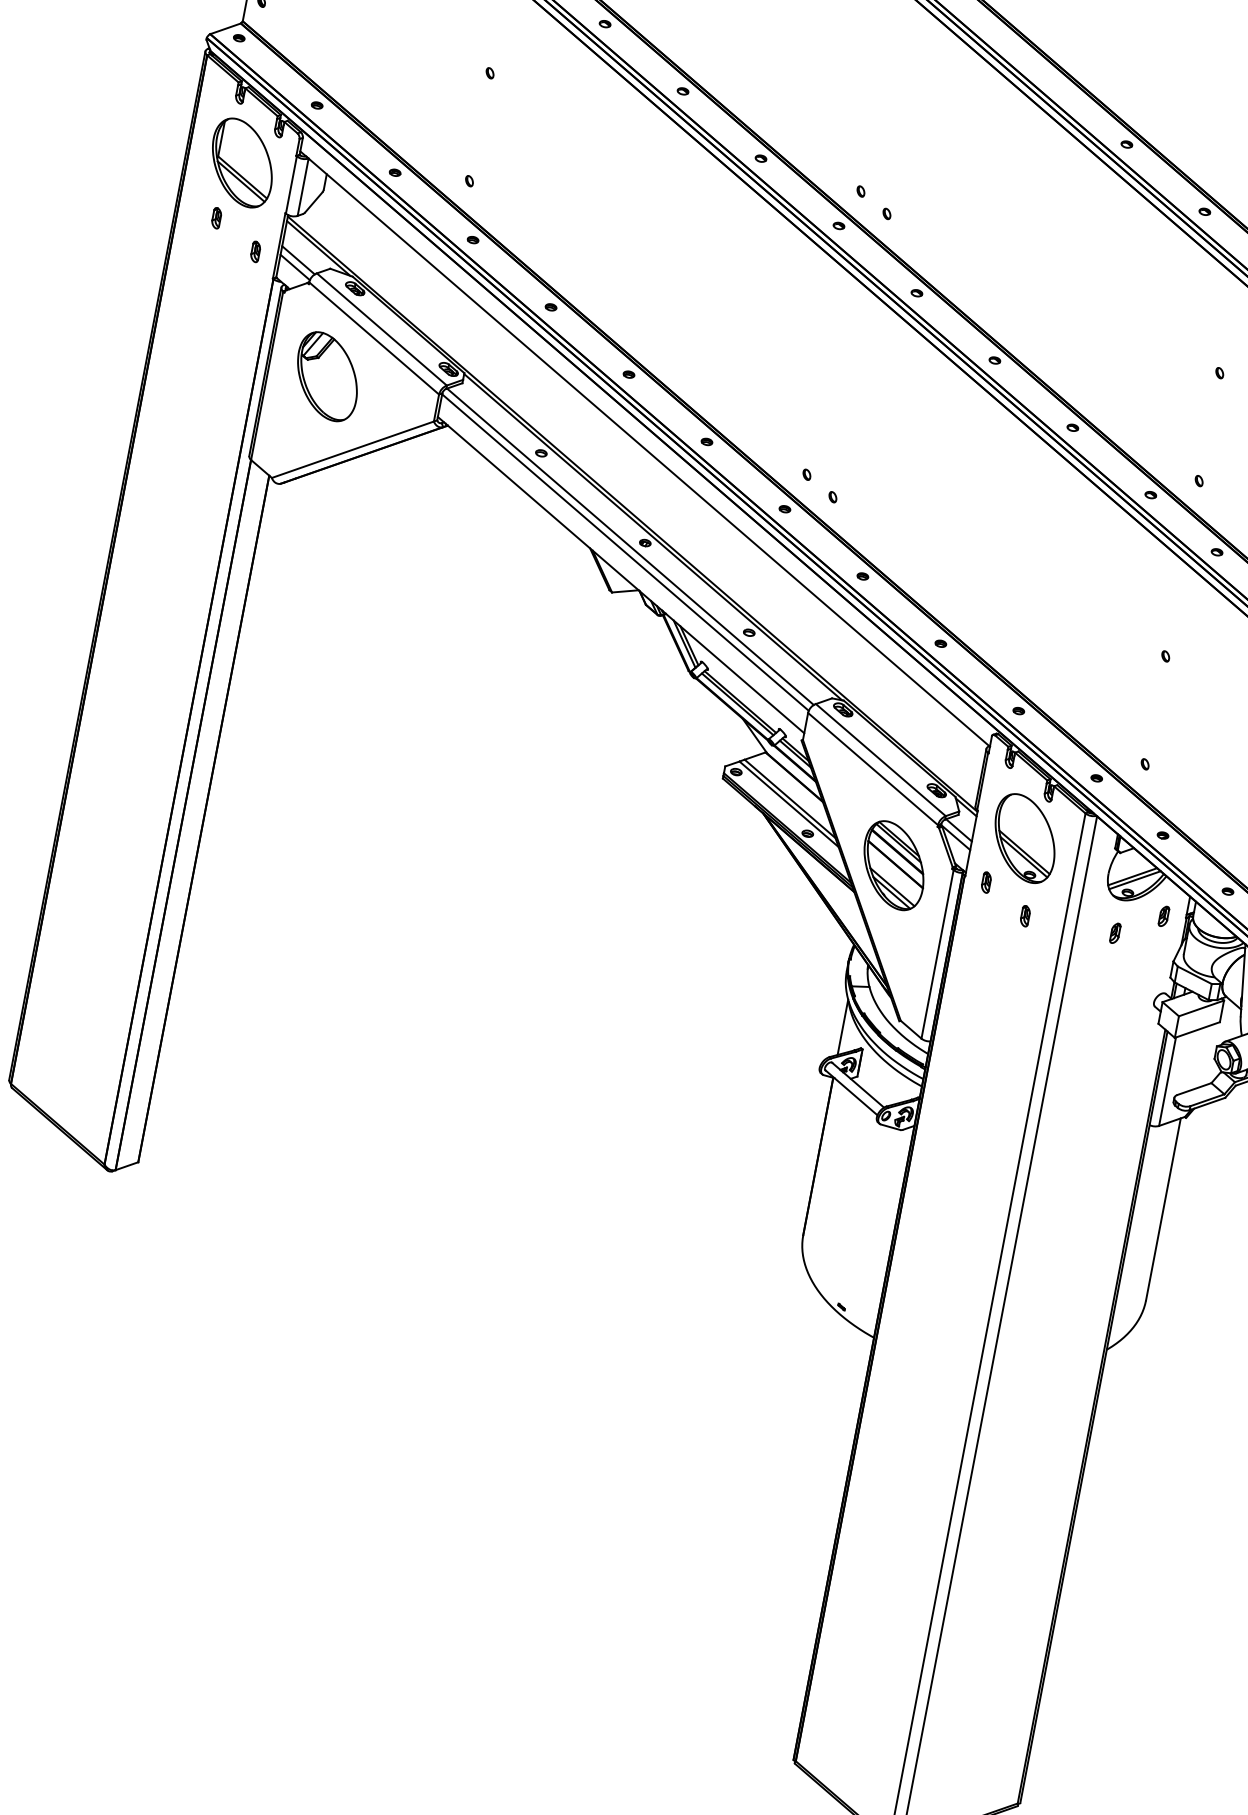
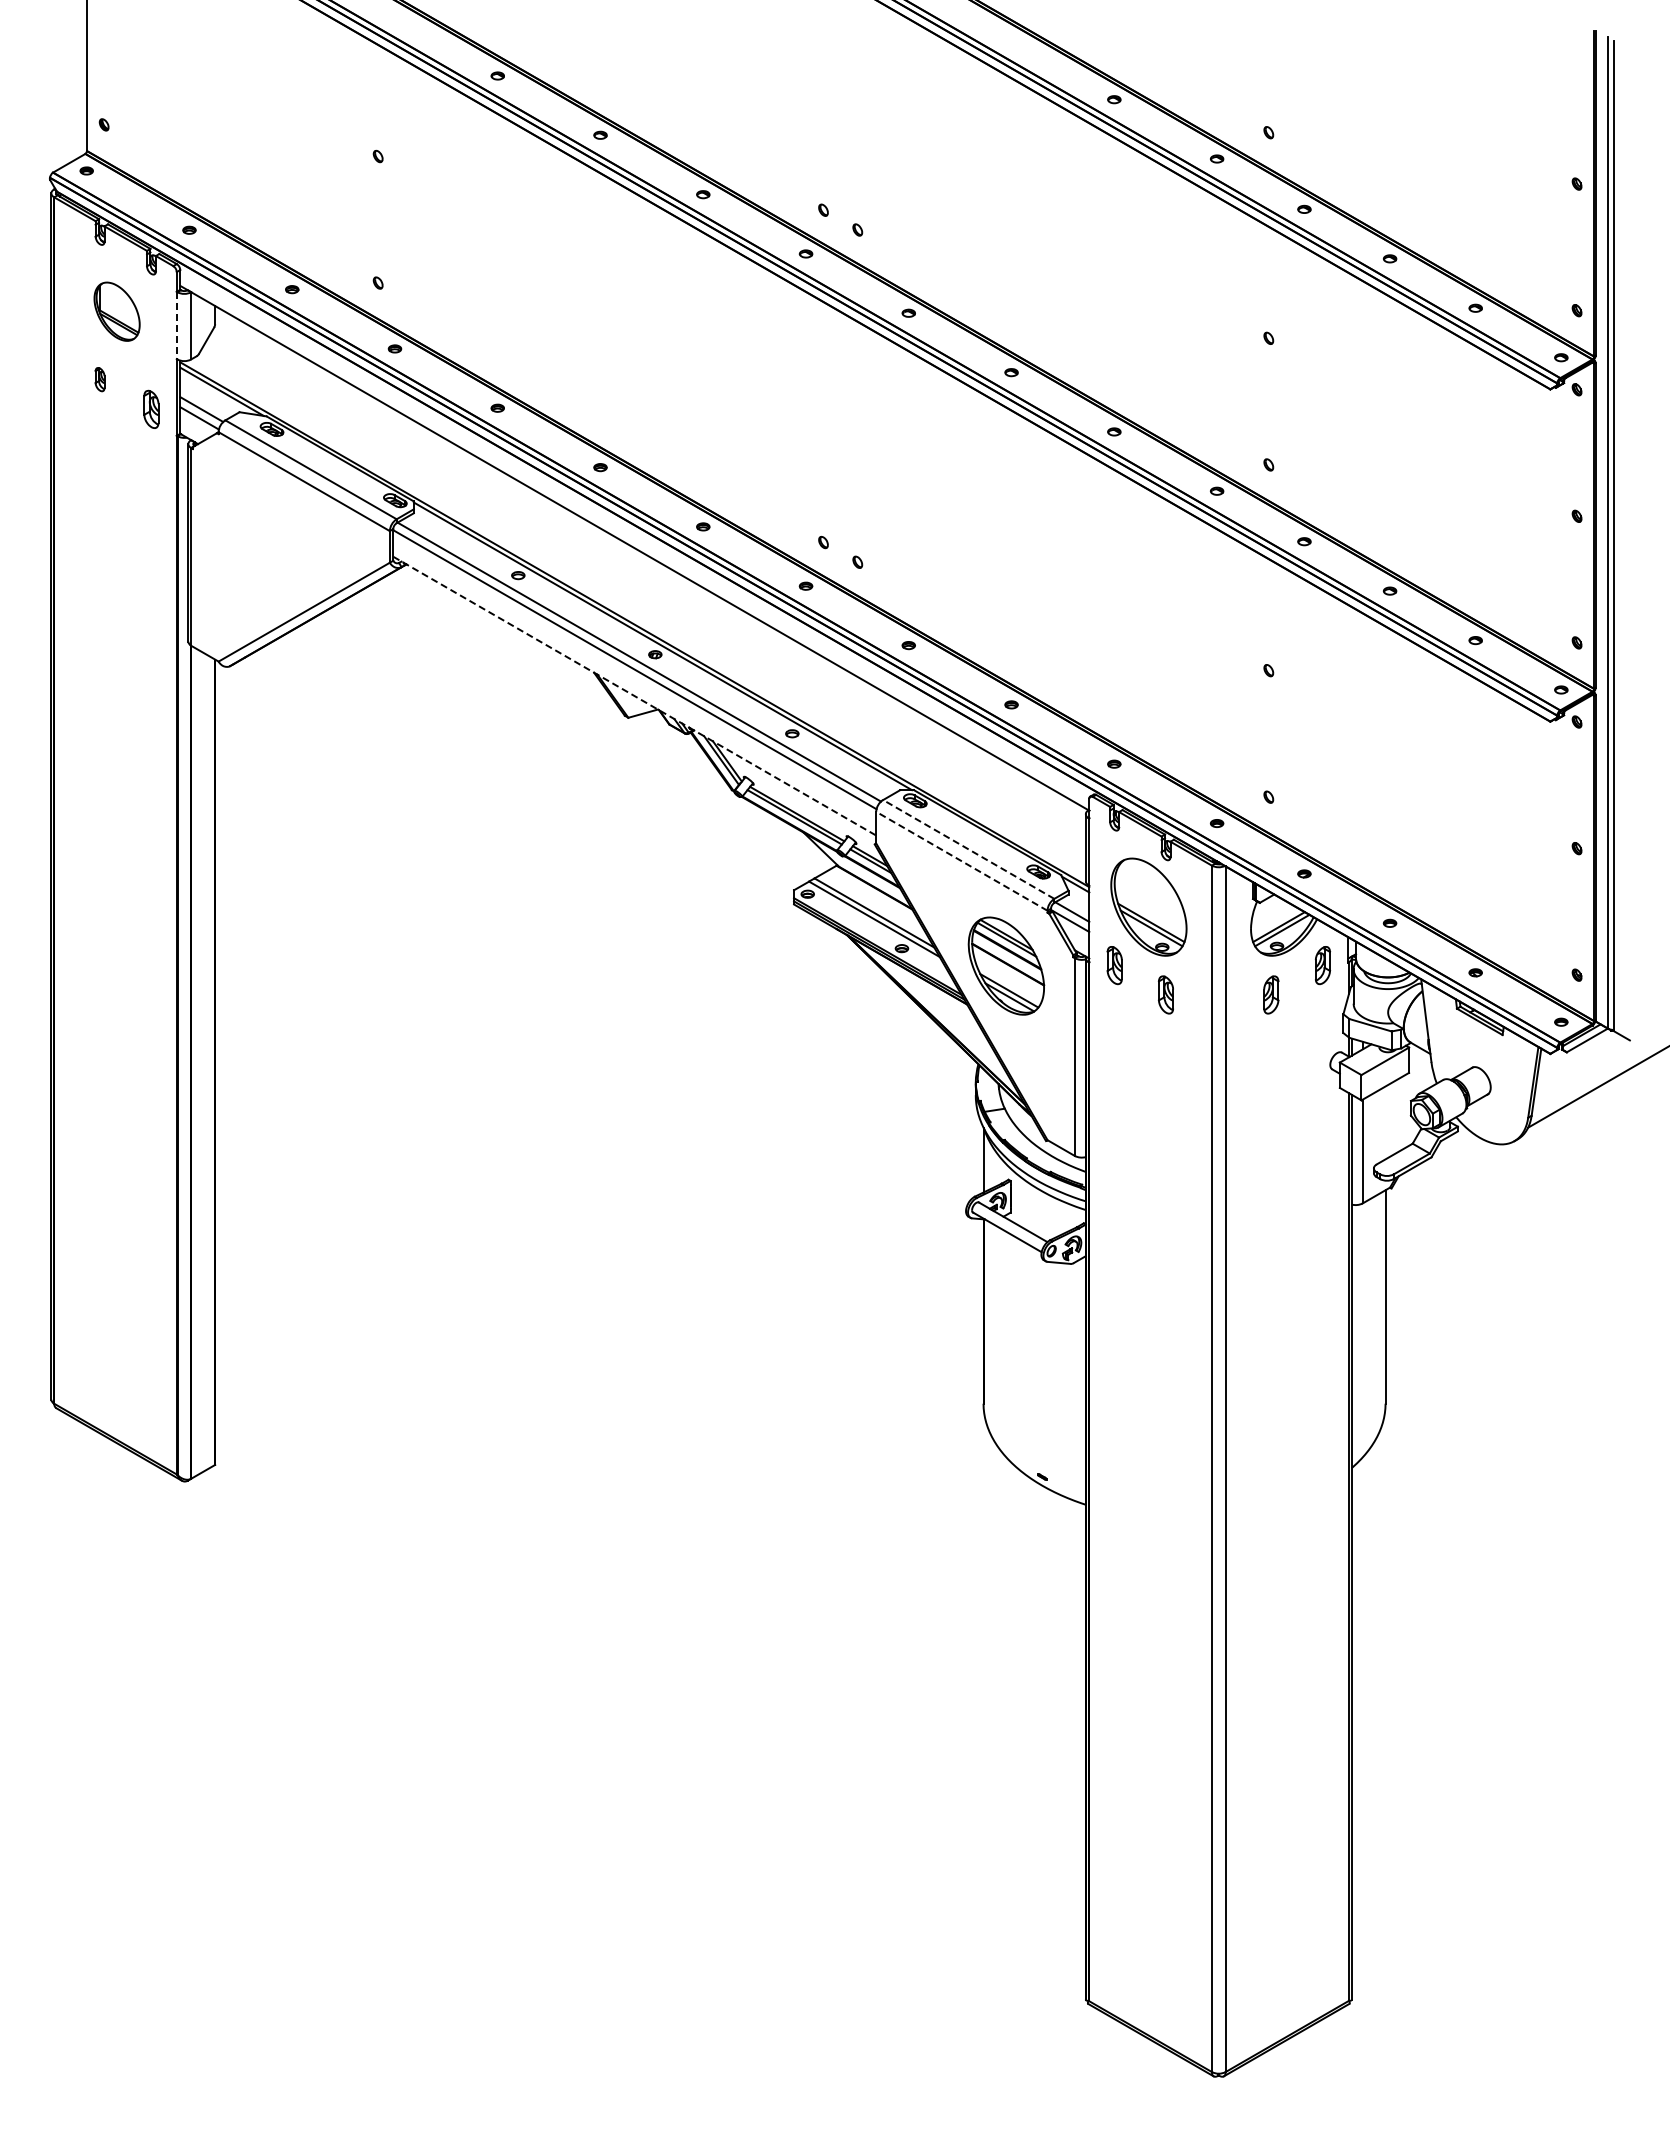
part: (241, 162) -> (116, 311), size x0.6
line: (291, 184) -> (177, 325), solid -> dashed
part: (255, 251) -> (151, 408), size x1.6
part: (327, 376) -> (259, 534), removed
line: (620, 575) -> (634, 696), solid -> dashed
line: (880, 760) -> (968, 849), solid -> dashed
line: (872, 769) -> (961, 861), solid -> dashed
part: (986, 881) -> (1114, 964), size x1.6
part: (1024, 915) -> (1165, 994), size x1.6
part: (1163, 915) -> (1322, 964), size x1.6
part: (1115, 932) -> (1271, 994), size x1.6

